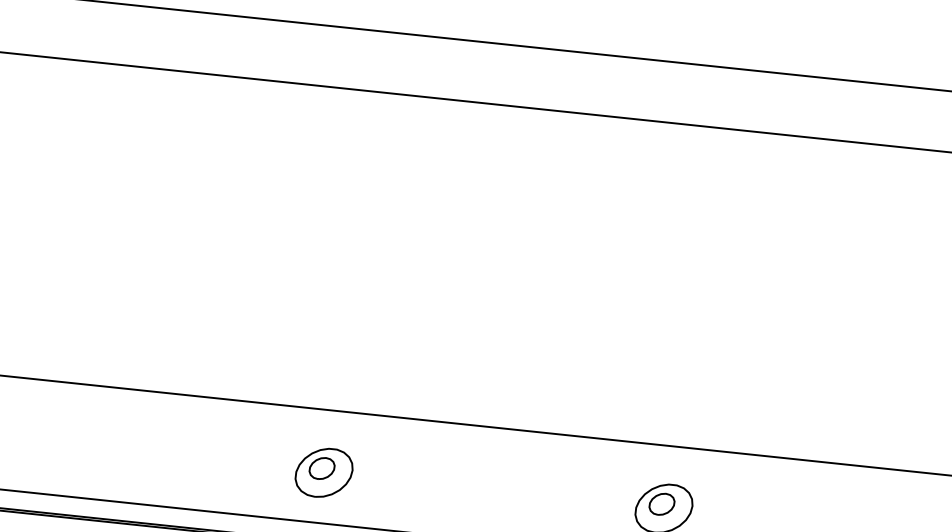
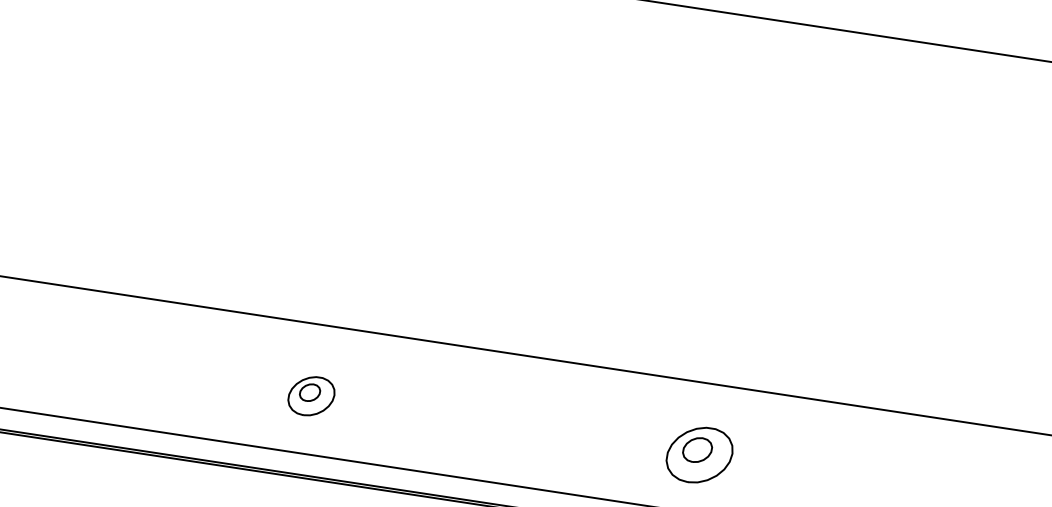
part: (323, 472) -> (310, 395), size x0.7

